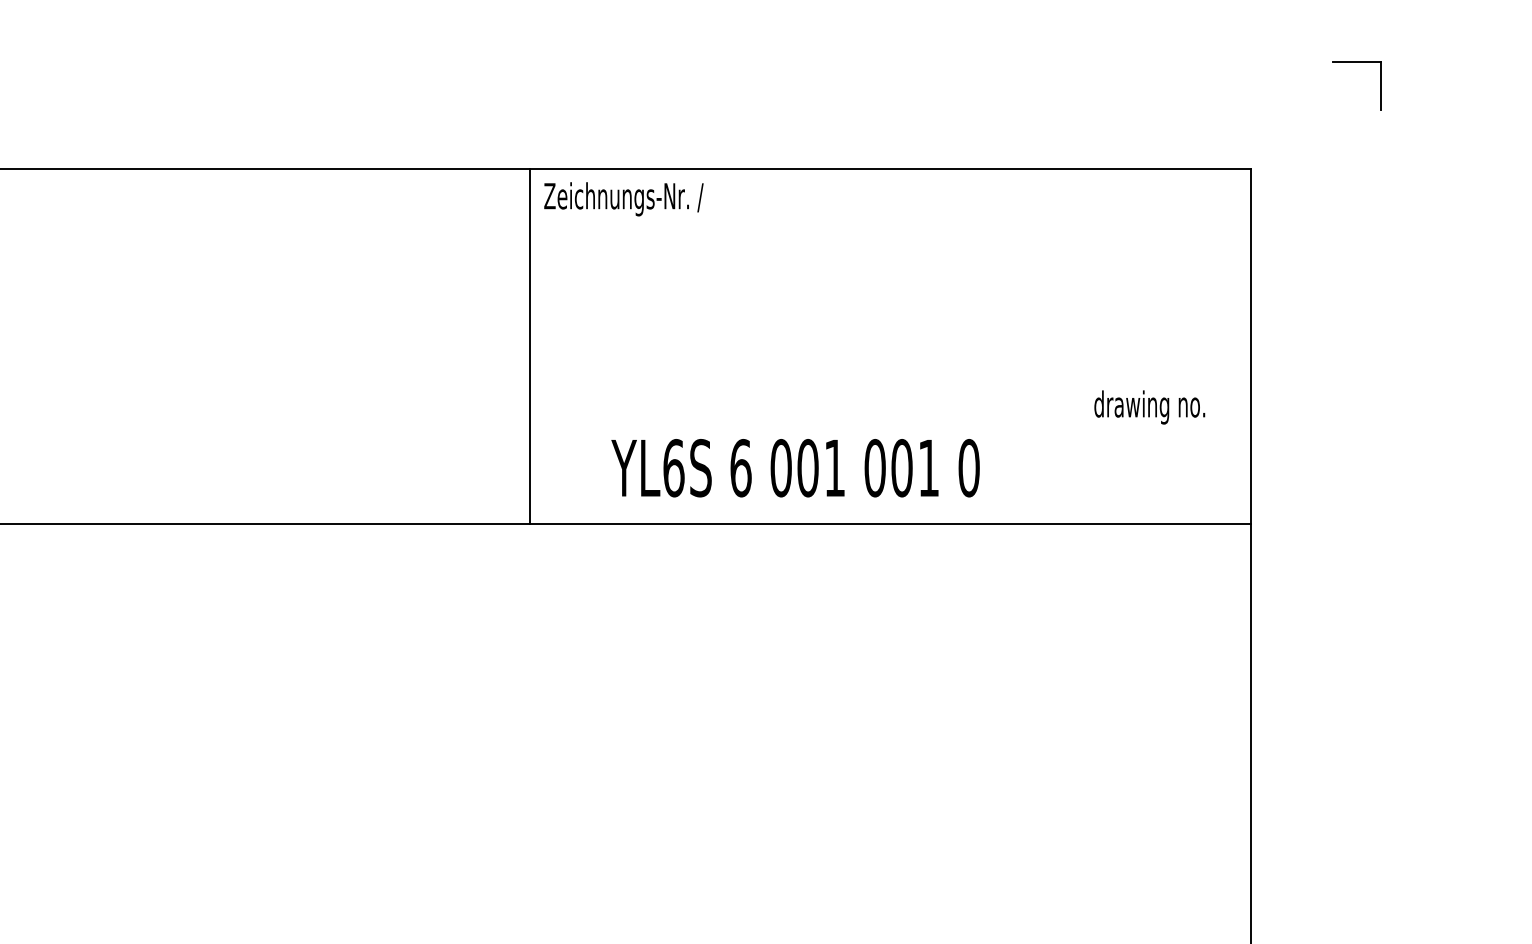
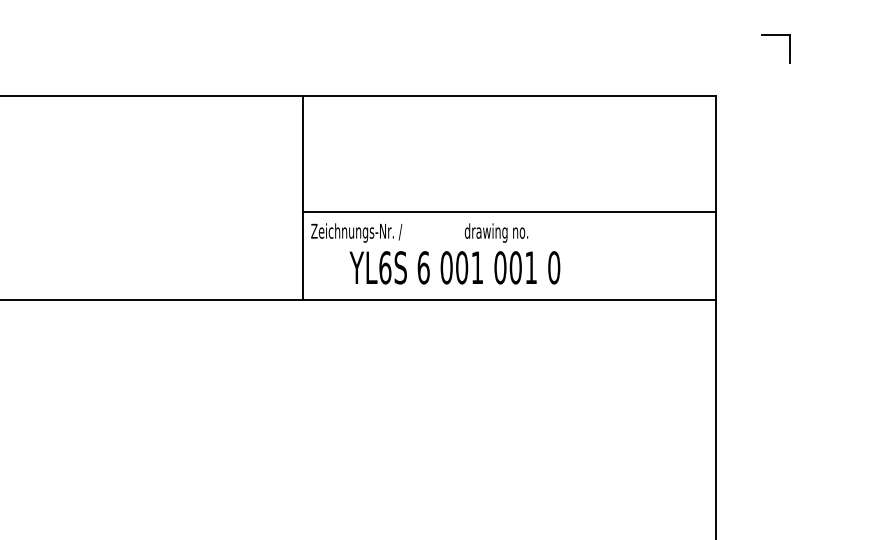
text: (623, 198) -> (356, 232), moved
line: (889, 369) -> (508, 211), added
text: (1149, 406) -> (496, 232), moved

